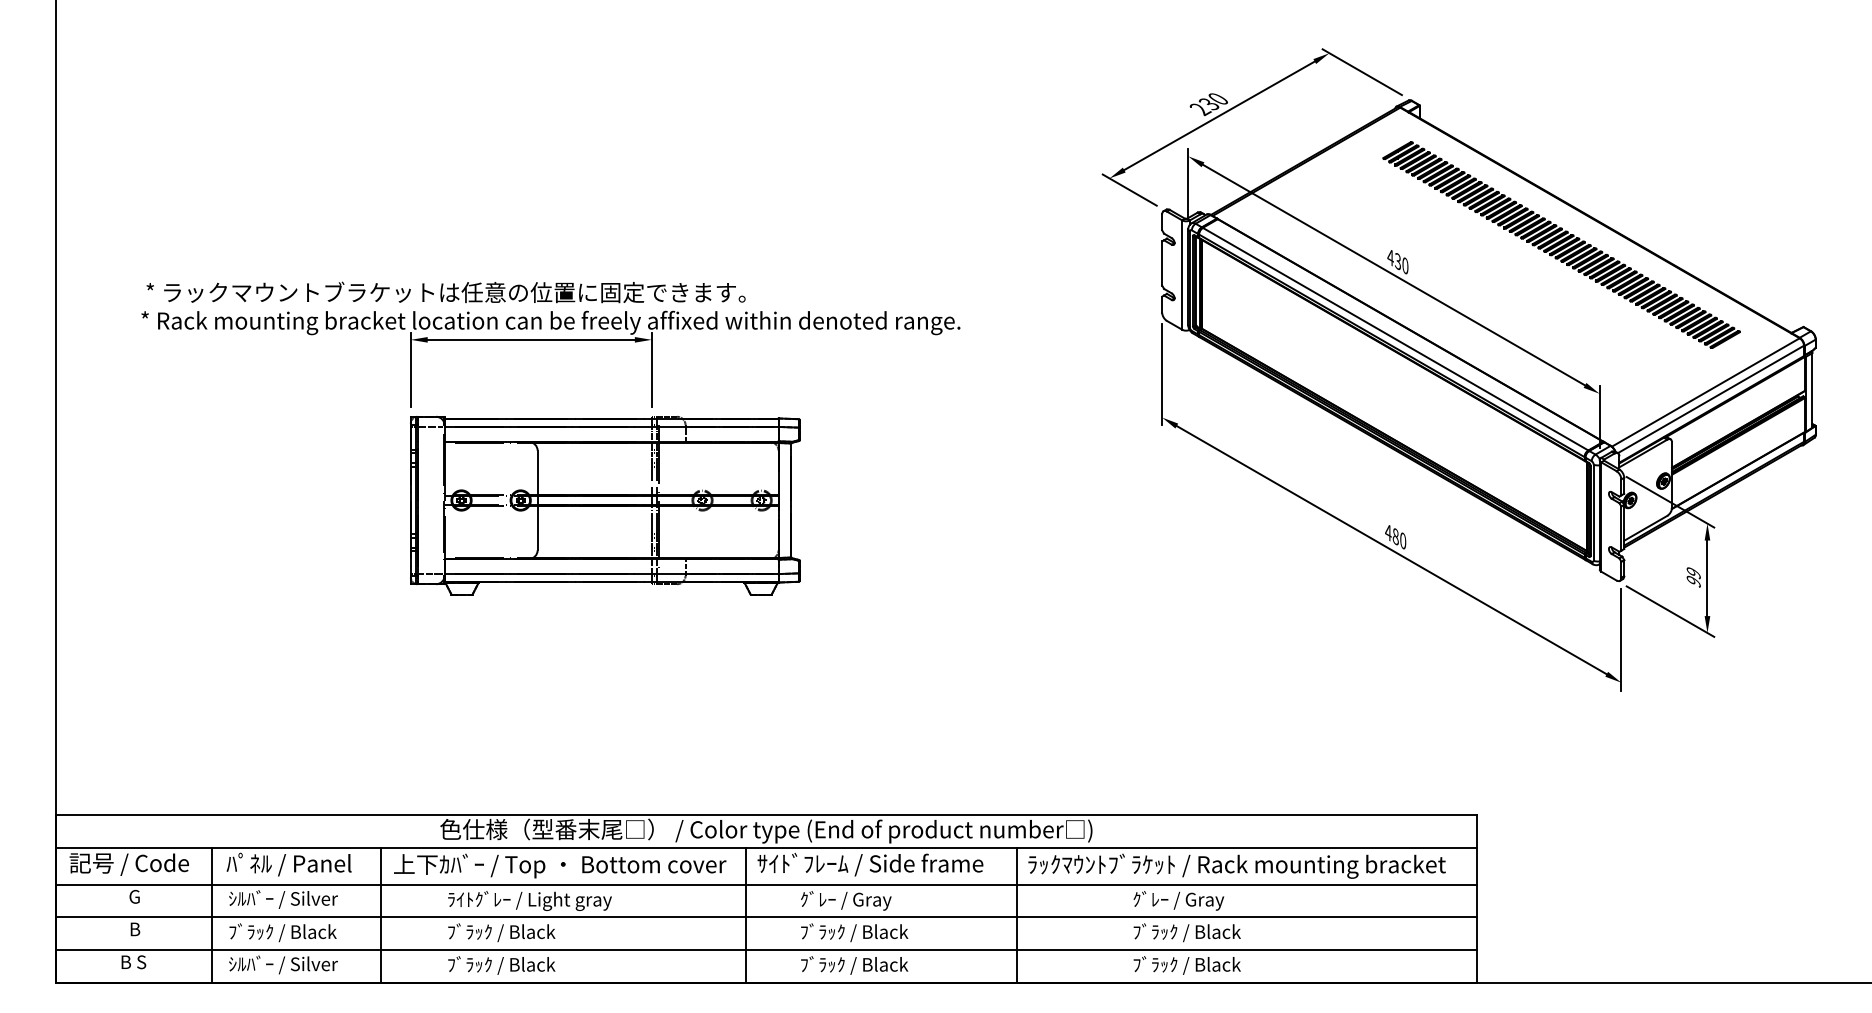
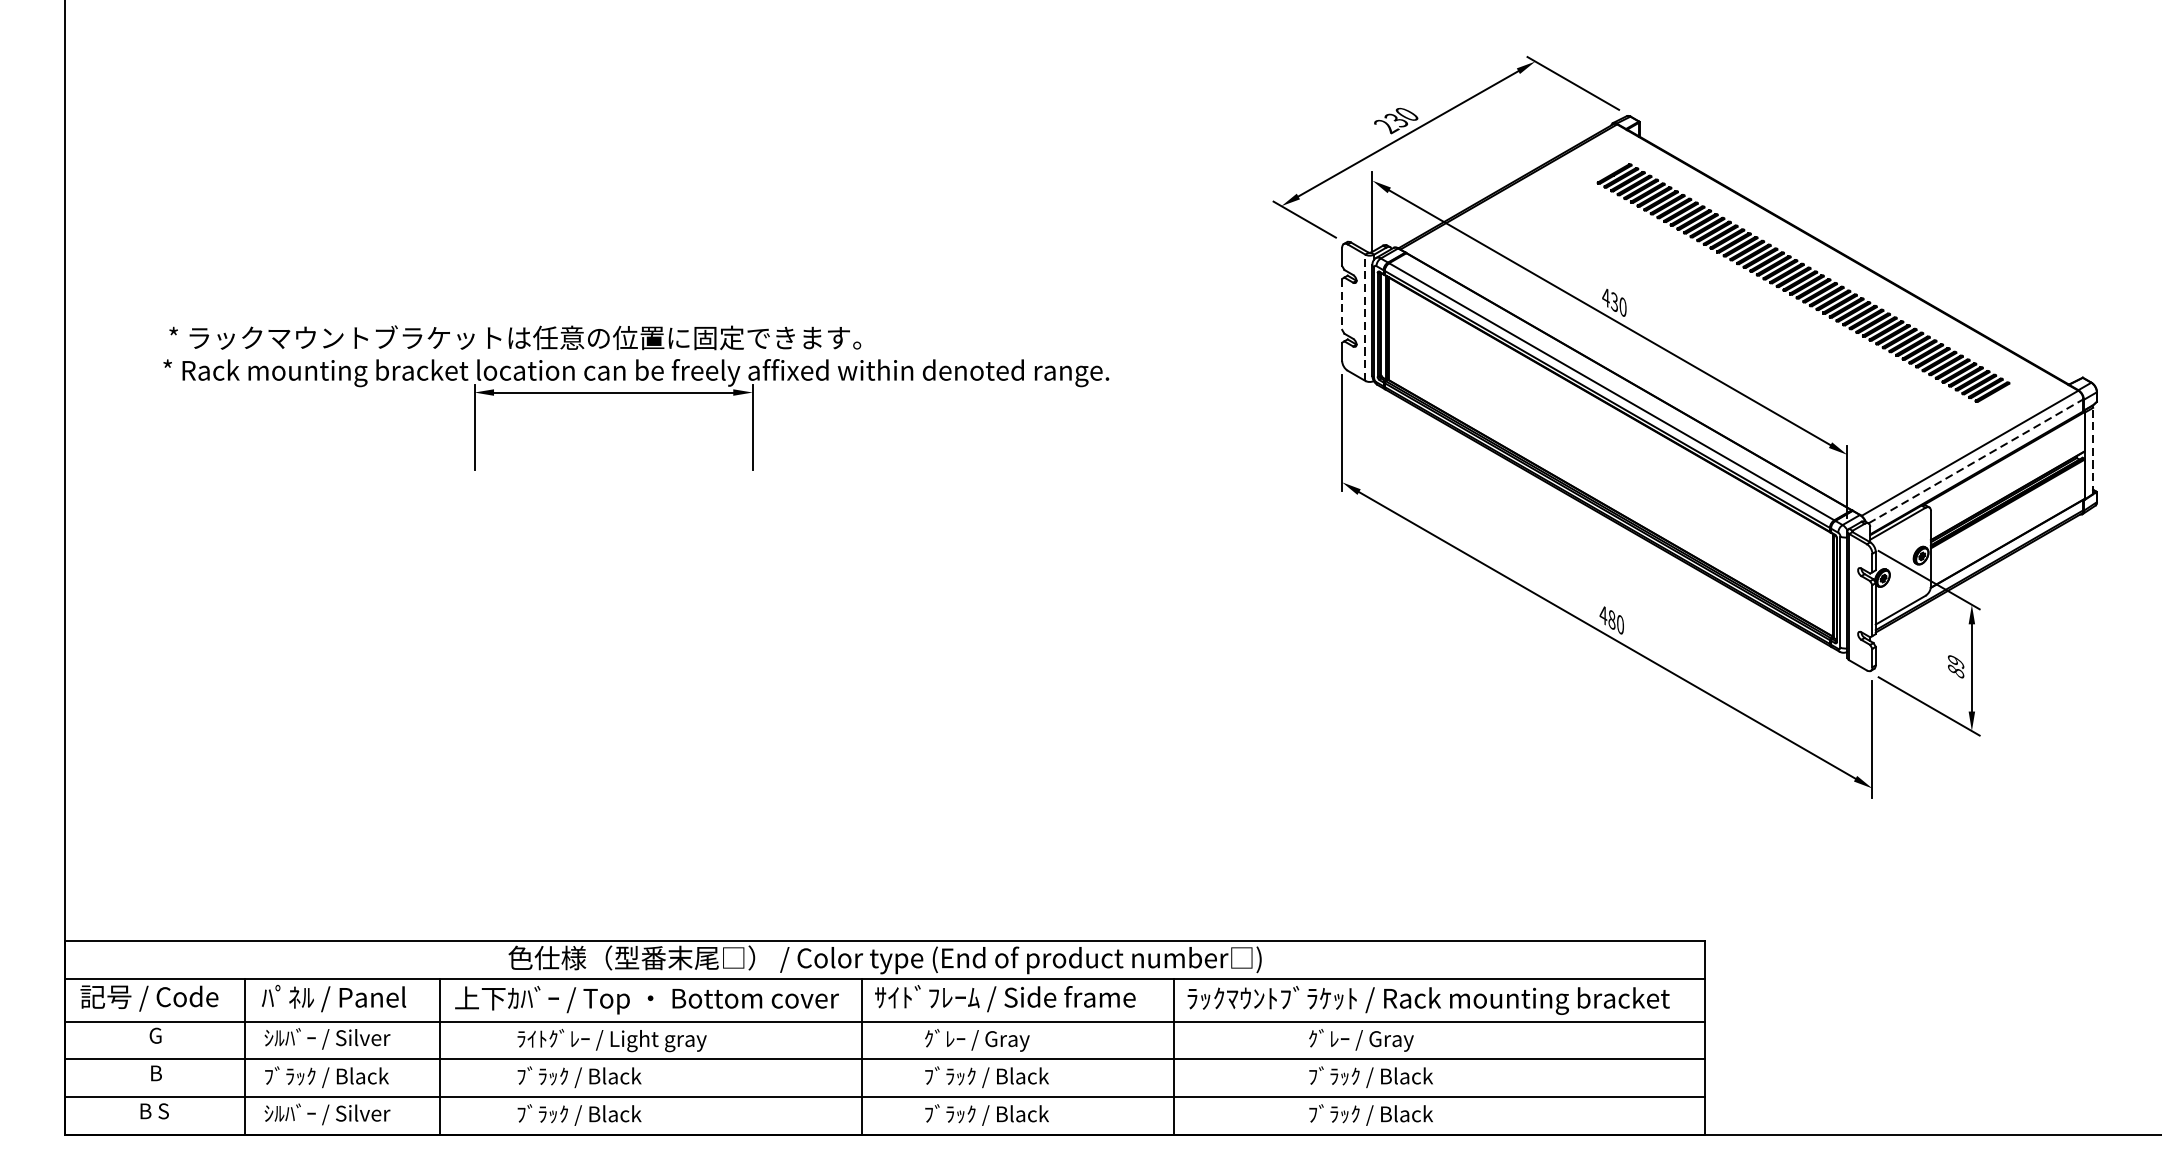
line: (1162, 264) -> (1342, 305), solid -> dashed
line: (1182, 275) -> (1365, 318), solid -> dashed
line: (1812, 389) -> (2093, 449), solid -> dashed
line: (1711, 399) -> (1976, 461), solid -> dashed
part: (605, 505) -> (699, 583), removed
text: (1693, 581) -> (1955, 671), 99 -> 89

